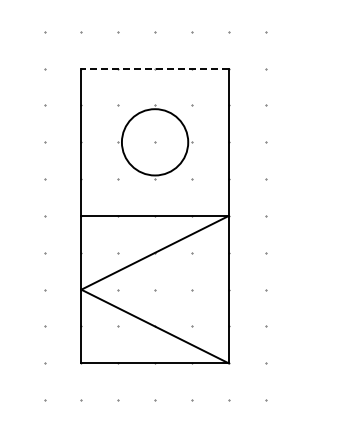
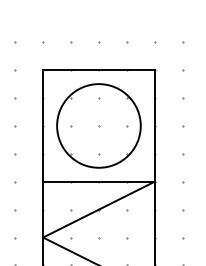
line: (155, 68) -> (99, 70), dashed -> solid
circle: (154, 142) -> (98, 126), size x1.67

